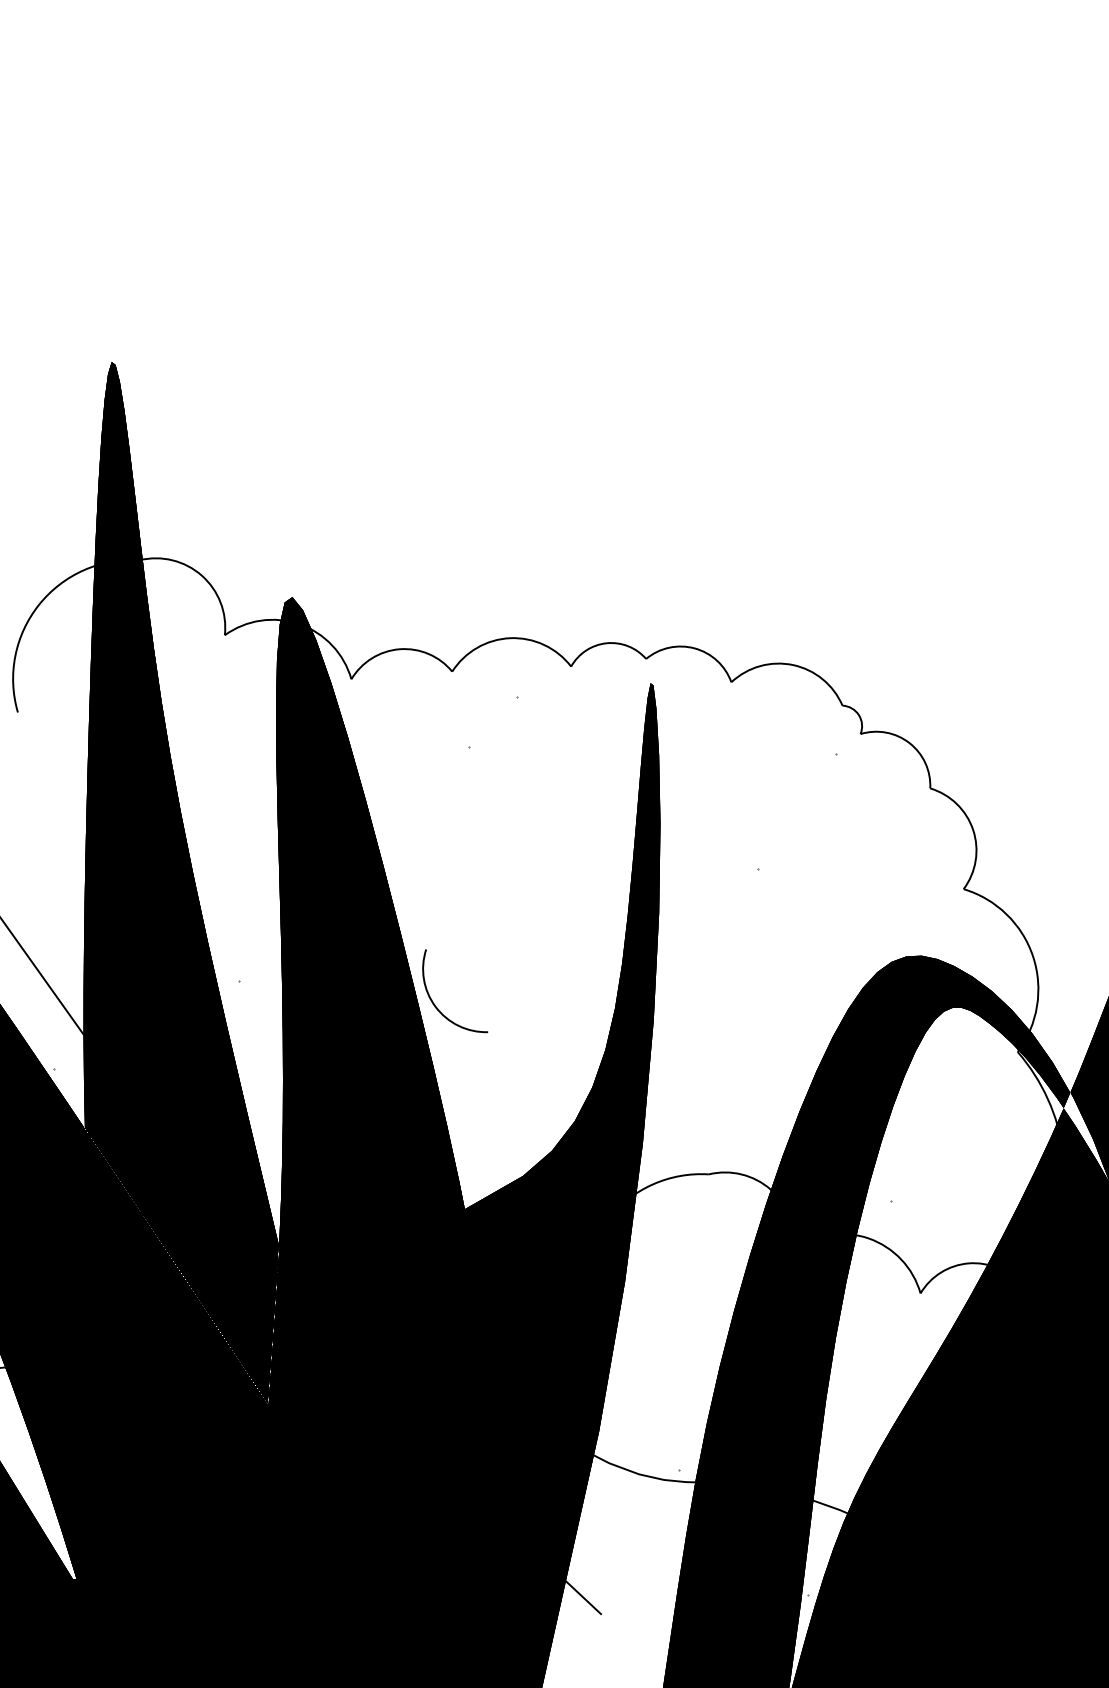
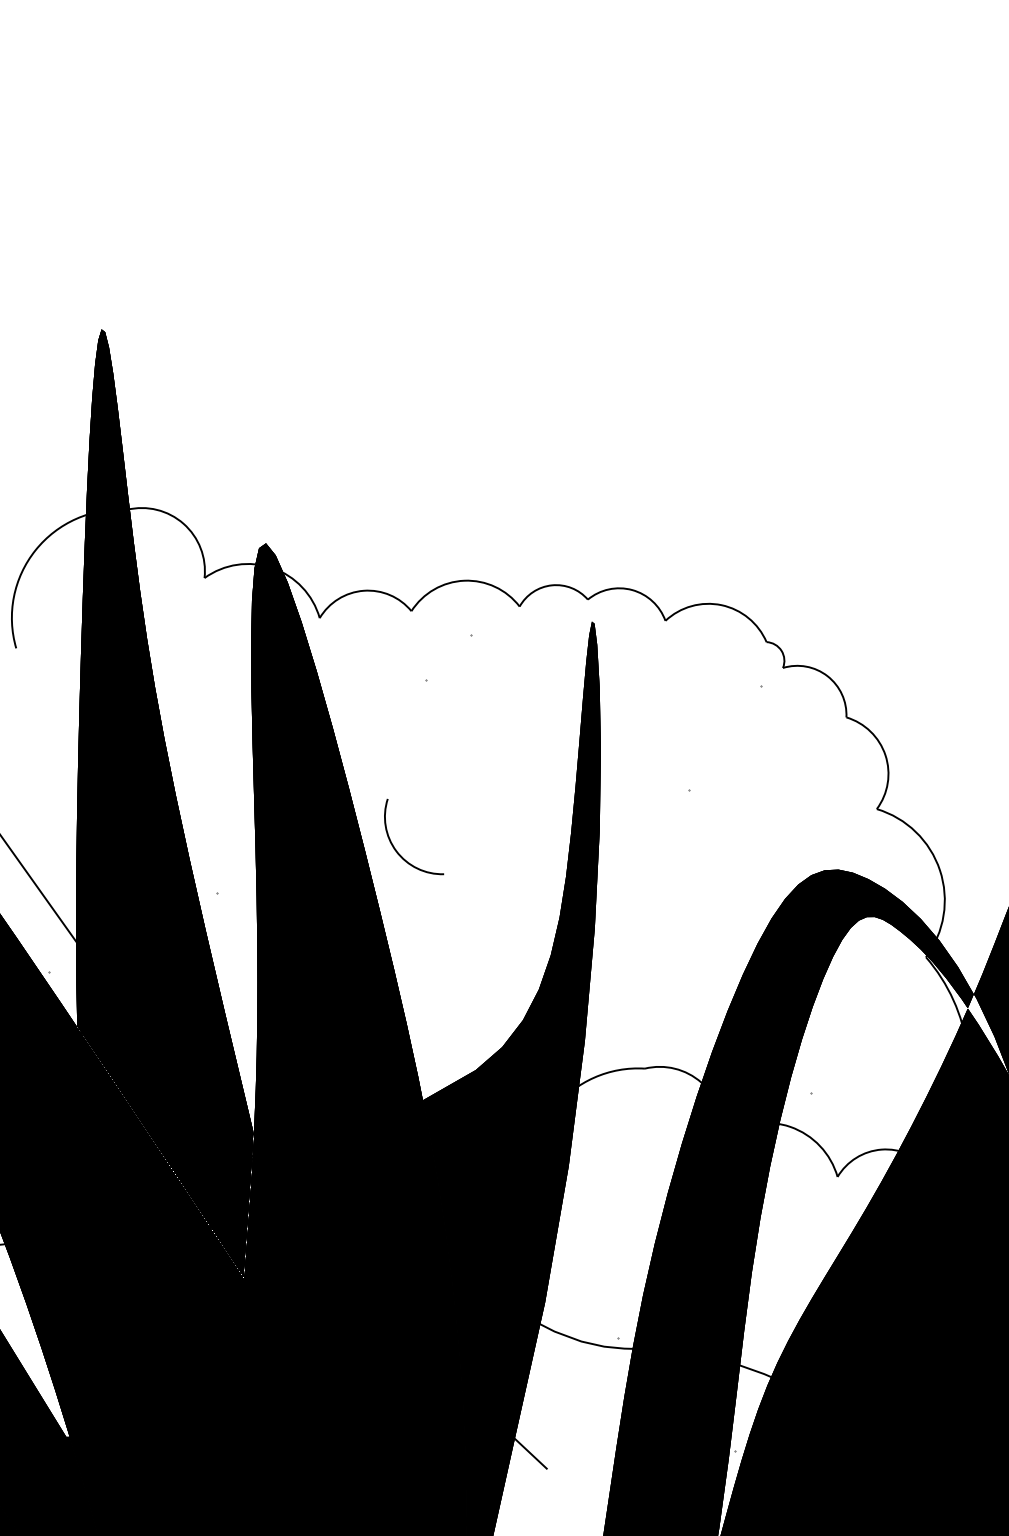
arc: (435, 1005) -> (396, 849), moved

